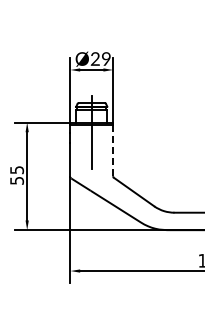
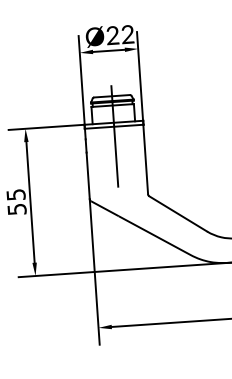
text: (105, 59) -> (126, 35), Ø29 -> Ø22
line: (113, 151) -> (146, 160), dashed -> solid

